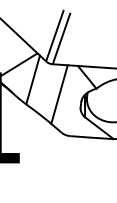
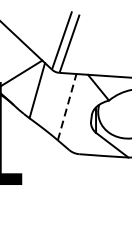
line: (59, 94) -> (67, 107), solid -> dashed

